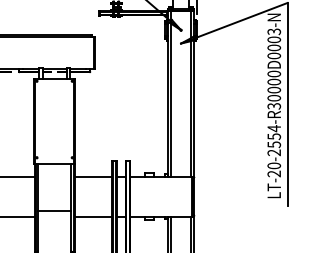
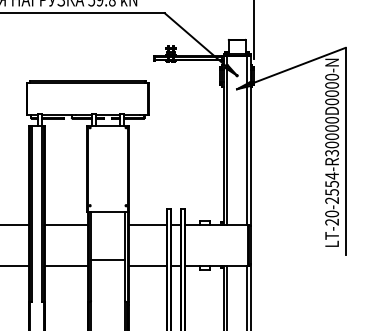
text: (273, 31) -> (331, 76), LT-20-2554-R30000D0003-N -> LT-20-2554-R30000D0000-N

